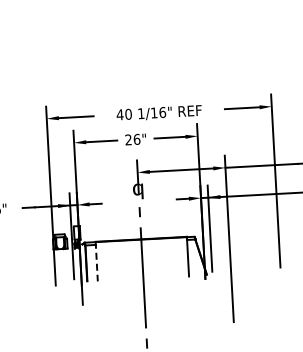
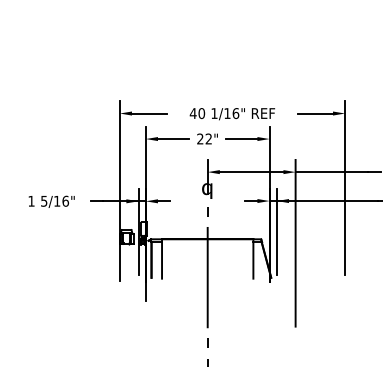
text: (136, 138) -> (208, 138), 26" -> 22"
line: (97, 261) -> (162, 258), dashed -> solid

